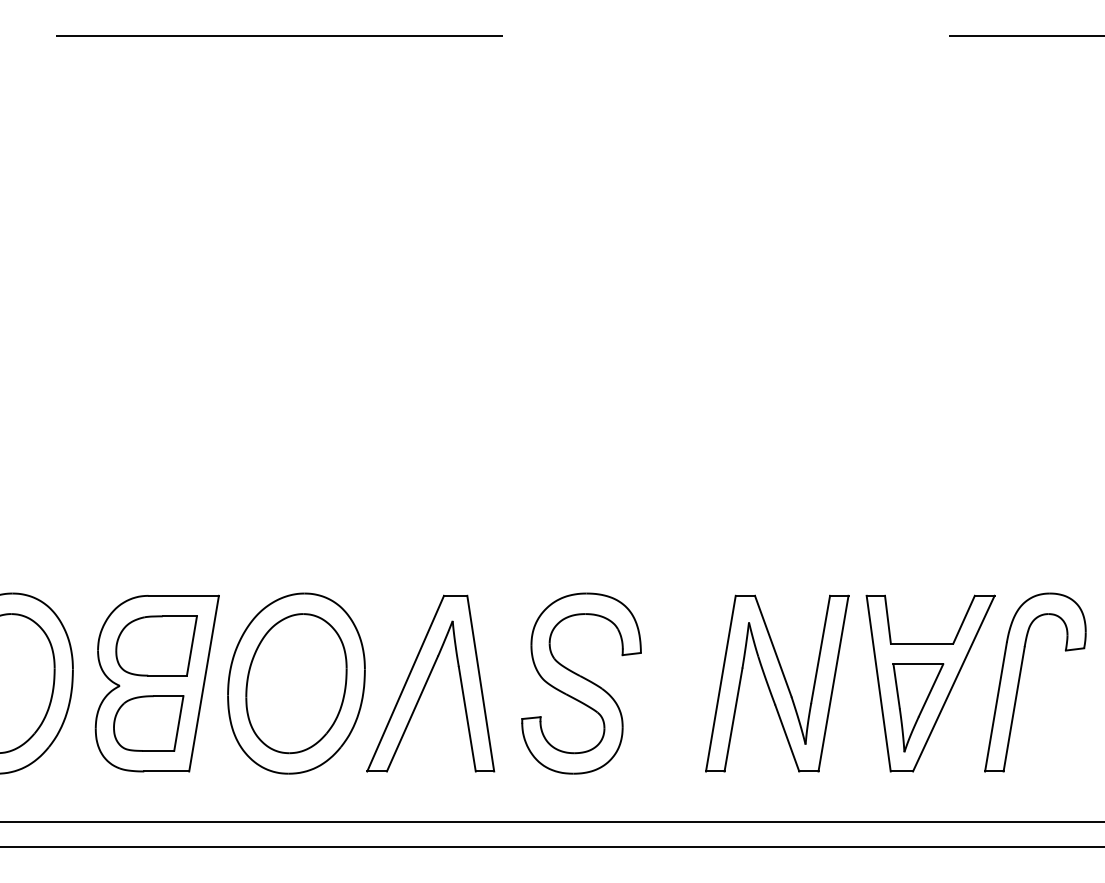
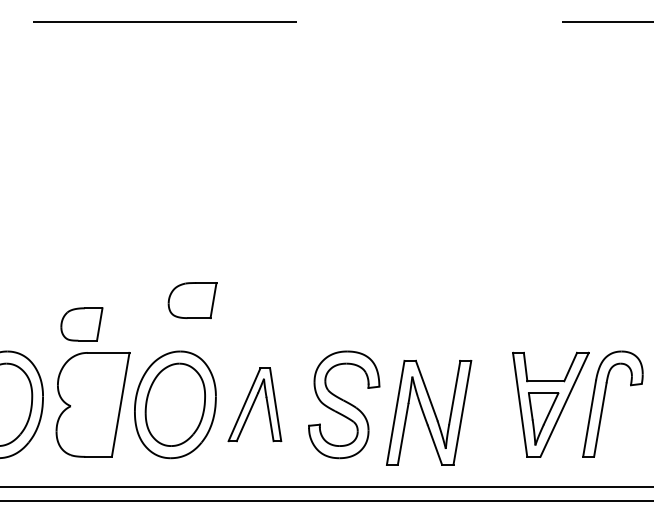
part: (156, 645) -> (192, 300), moved
part: (430, 683) -> (254, 404), size x0.7
part: (777, 683) -> (429, 412), moved
part: (148, 723) -> (81, 324), moved

